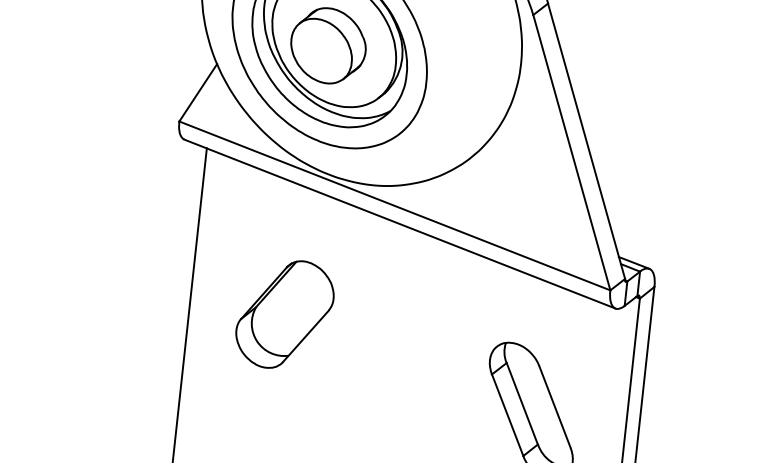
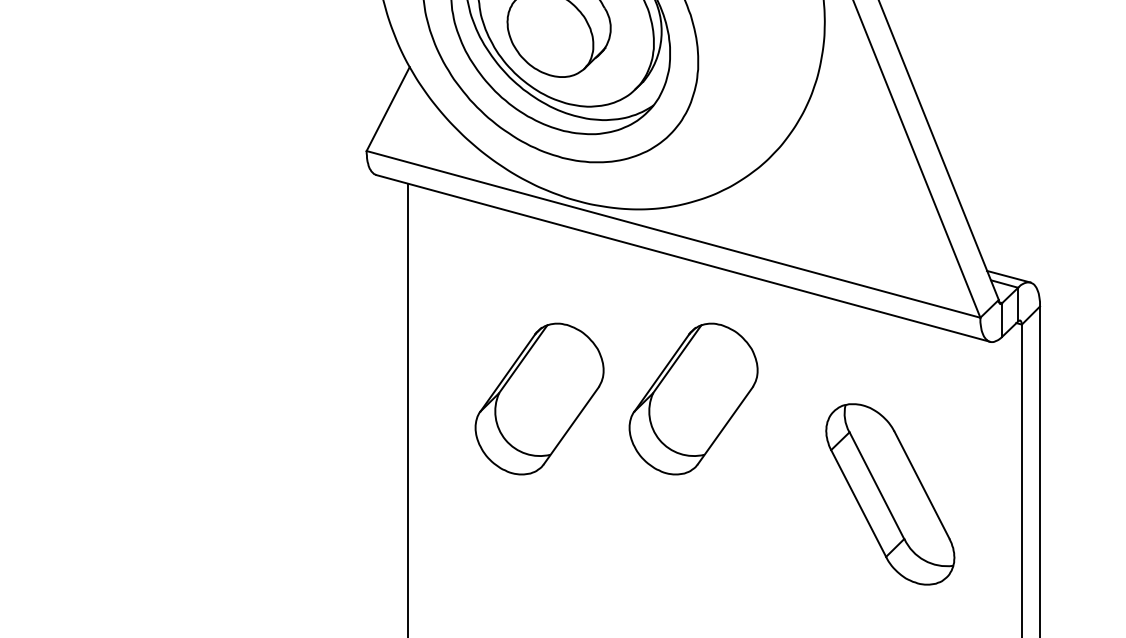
part: (396, 326) -> (693, 398), added

